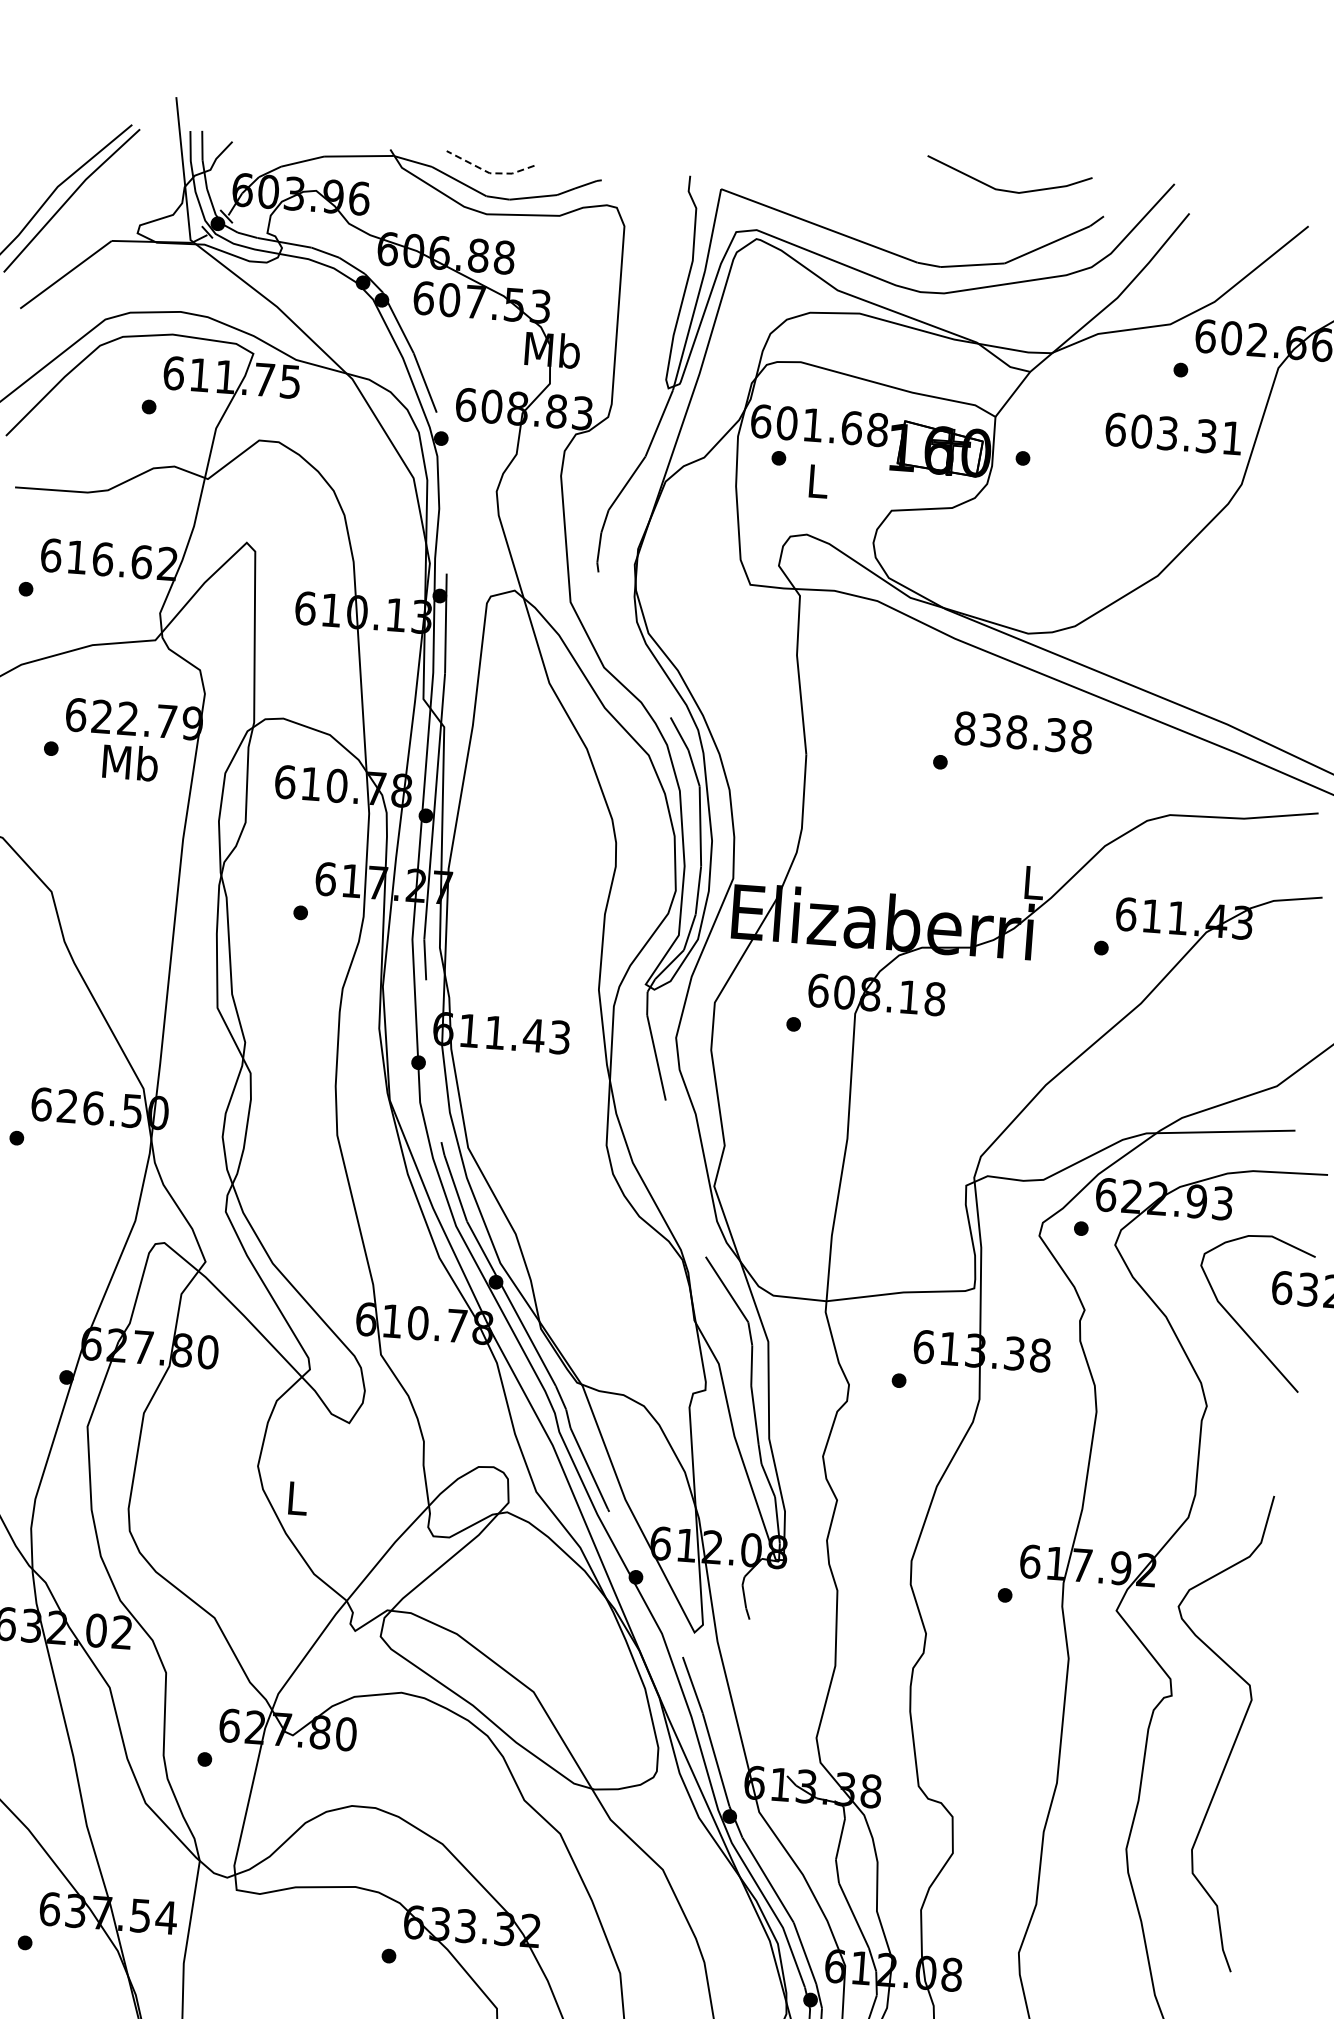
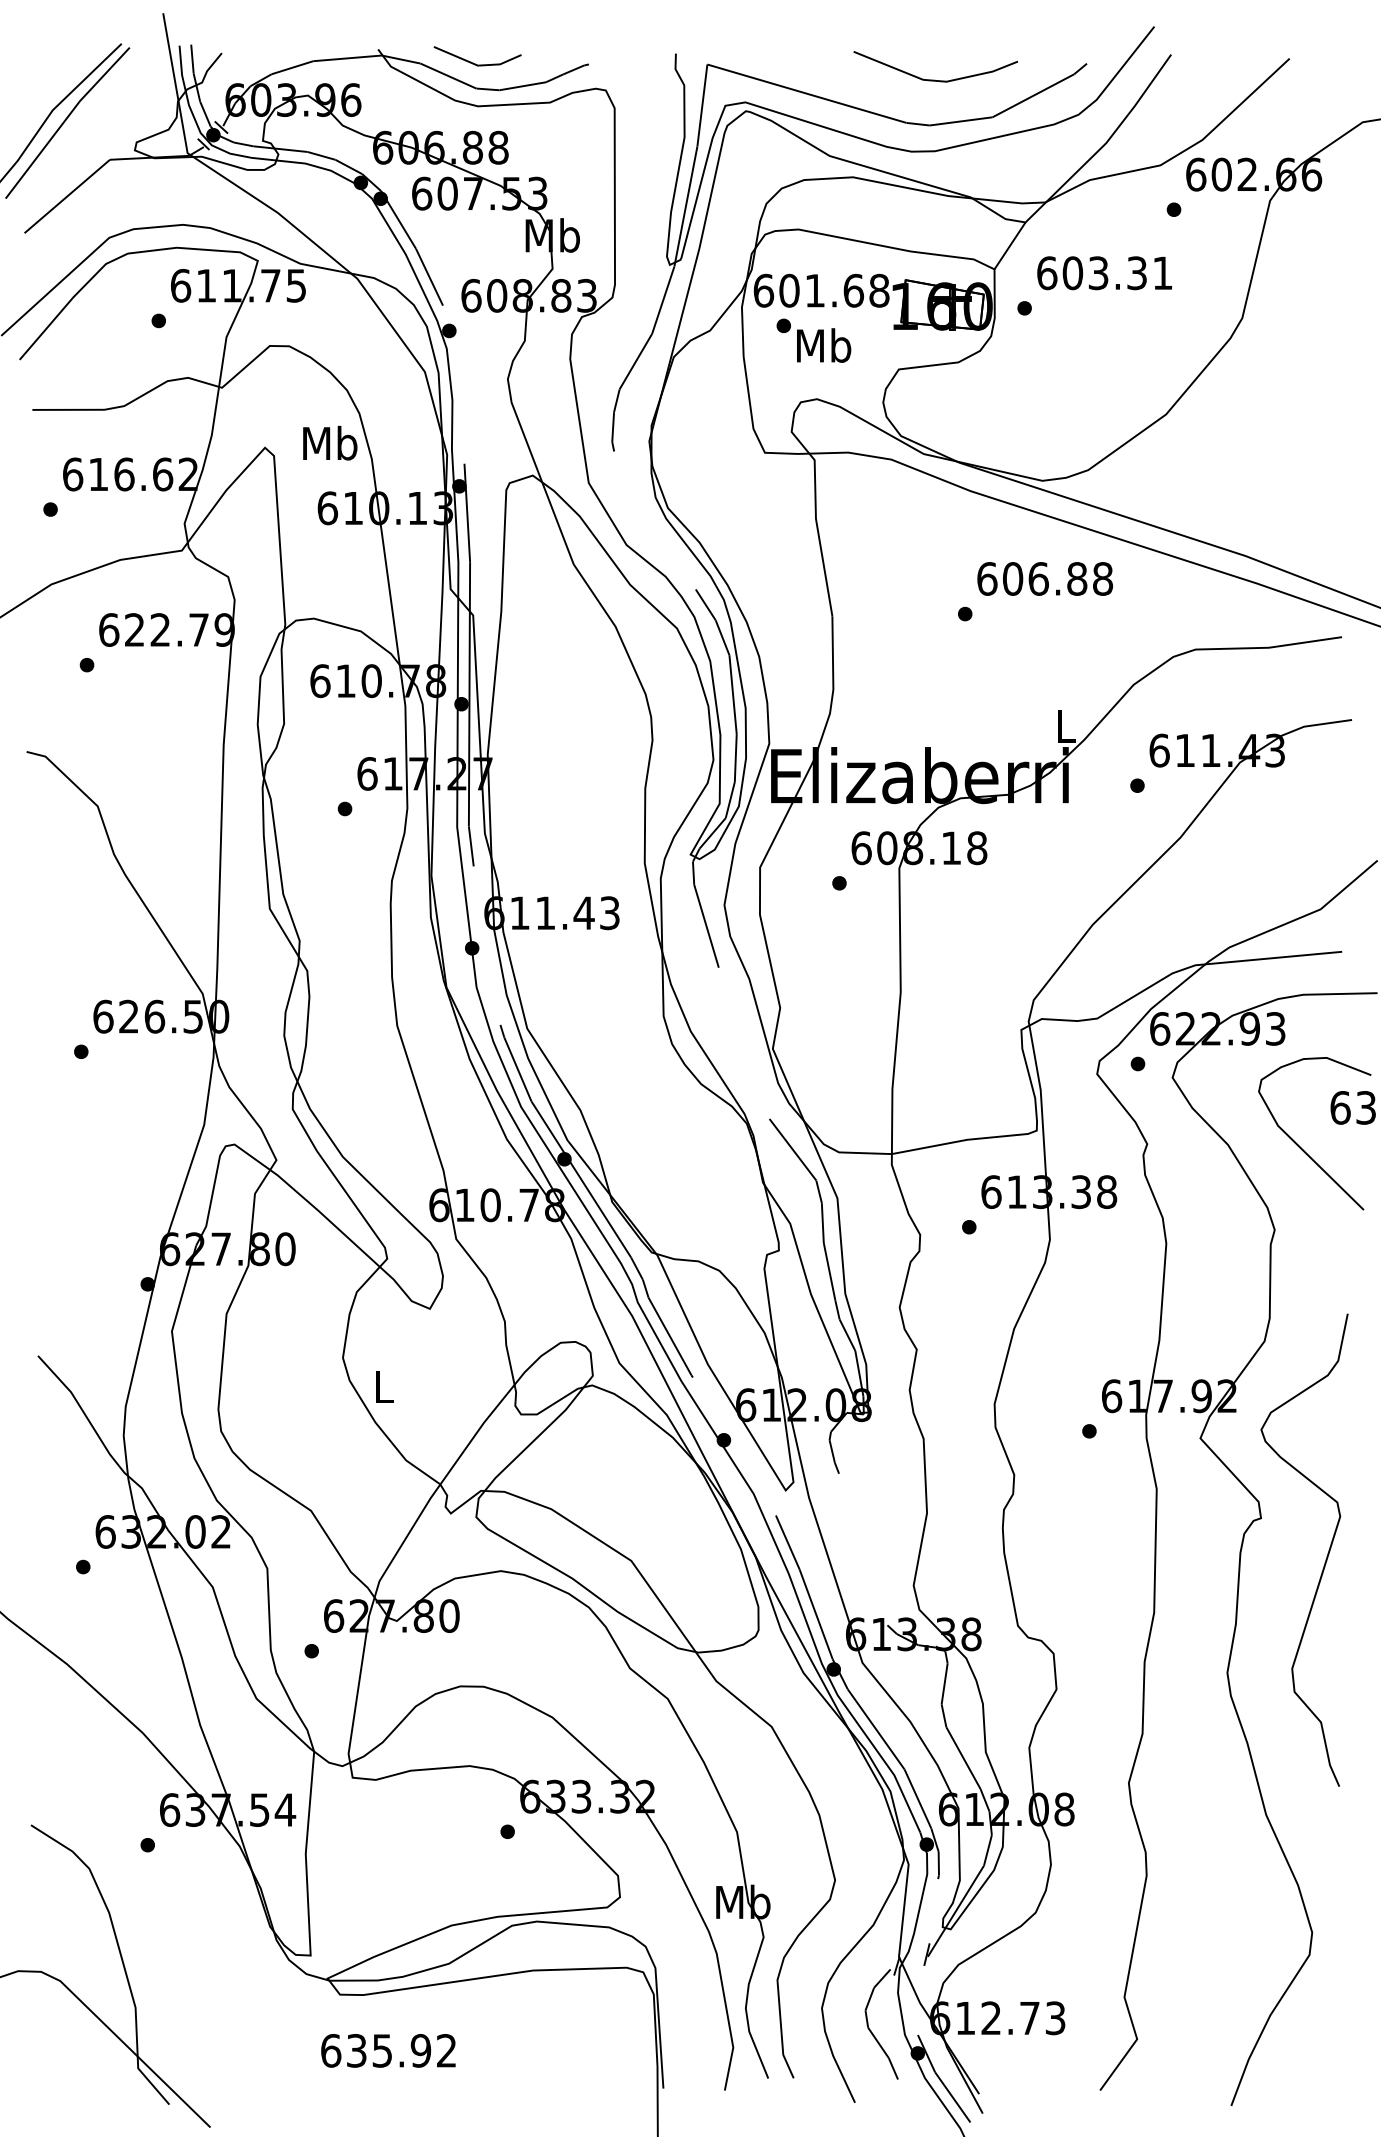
line: (489, 173) -> (477, 65), dashed -> solid
line: (1008, 189) -> (935, 79), moved
text: (1173, 434) -> (1104, 273), moved
text: (818, 481) -> (824, 345), L -> Mb
text: (1010, 731) -> (1032, 578), 838.38 -> 606.88
text: (130, 762) -> (330, 442), moved

